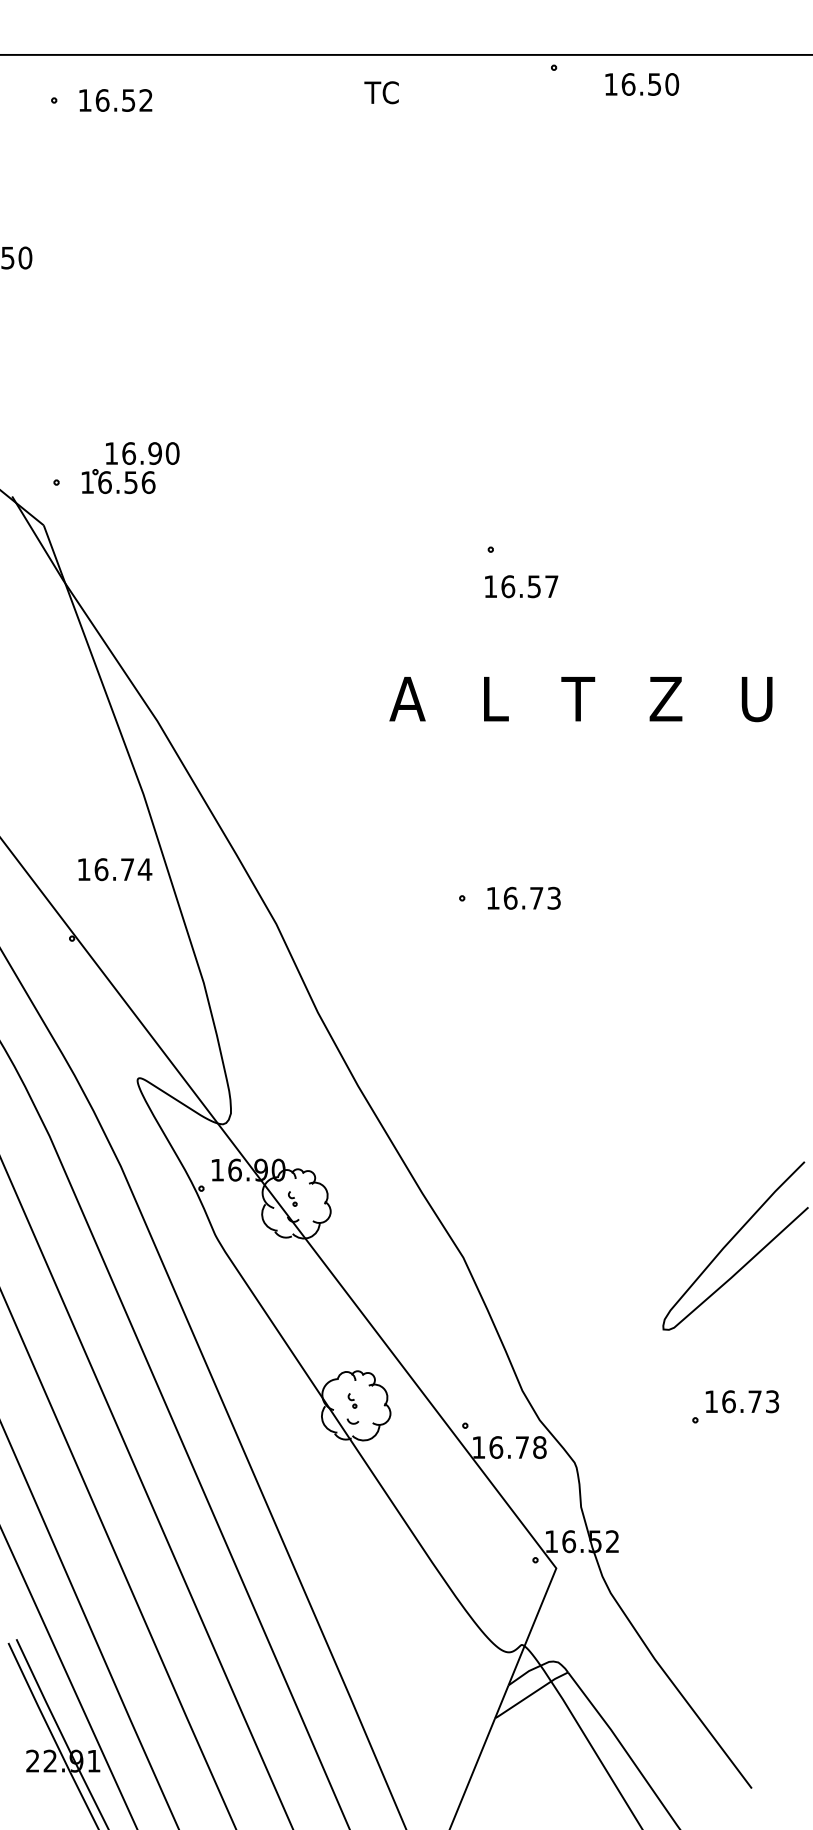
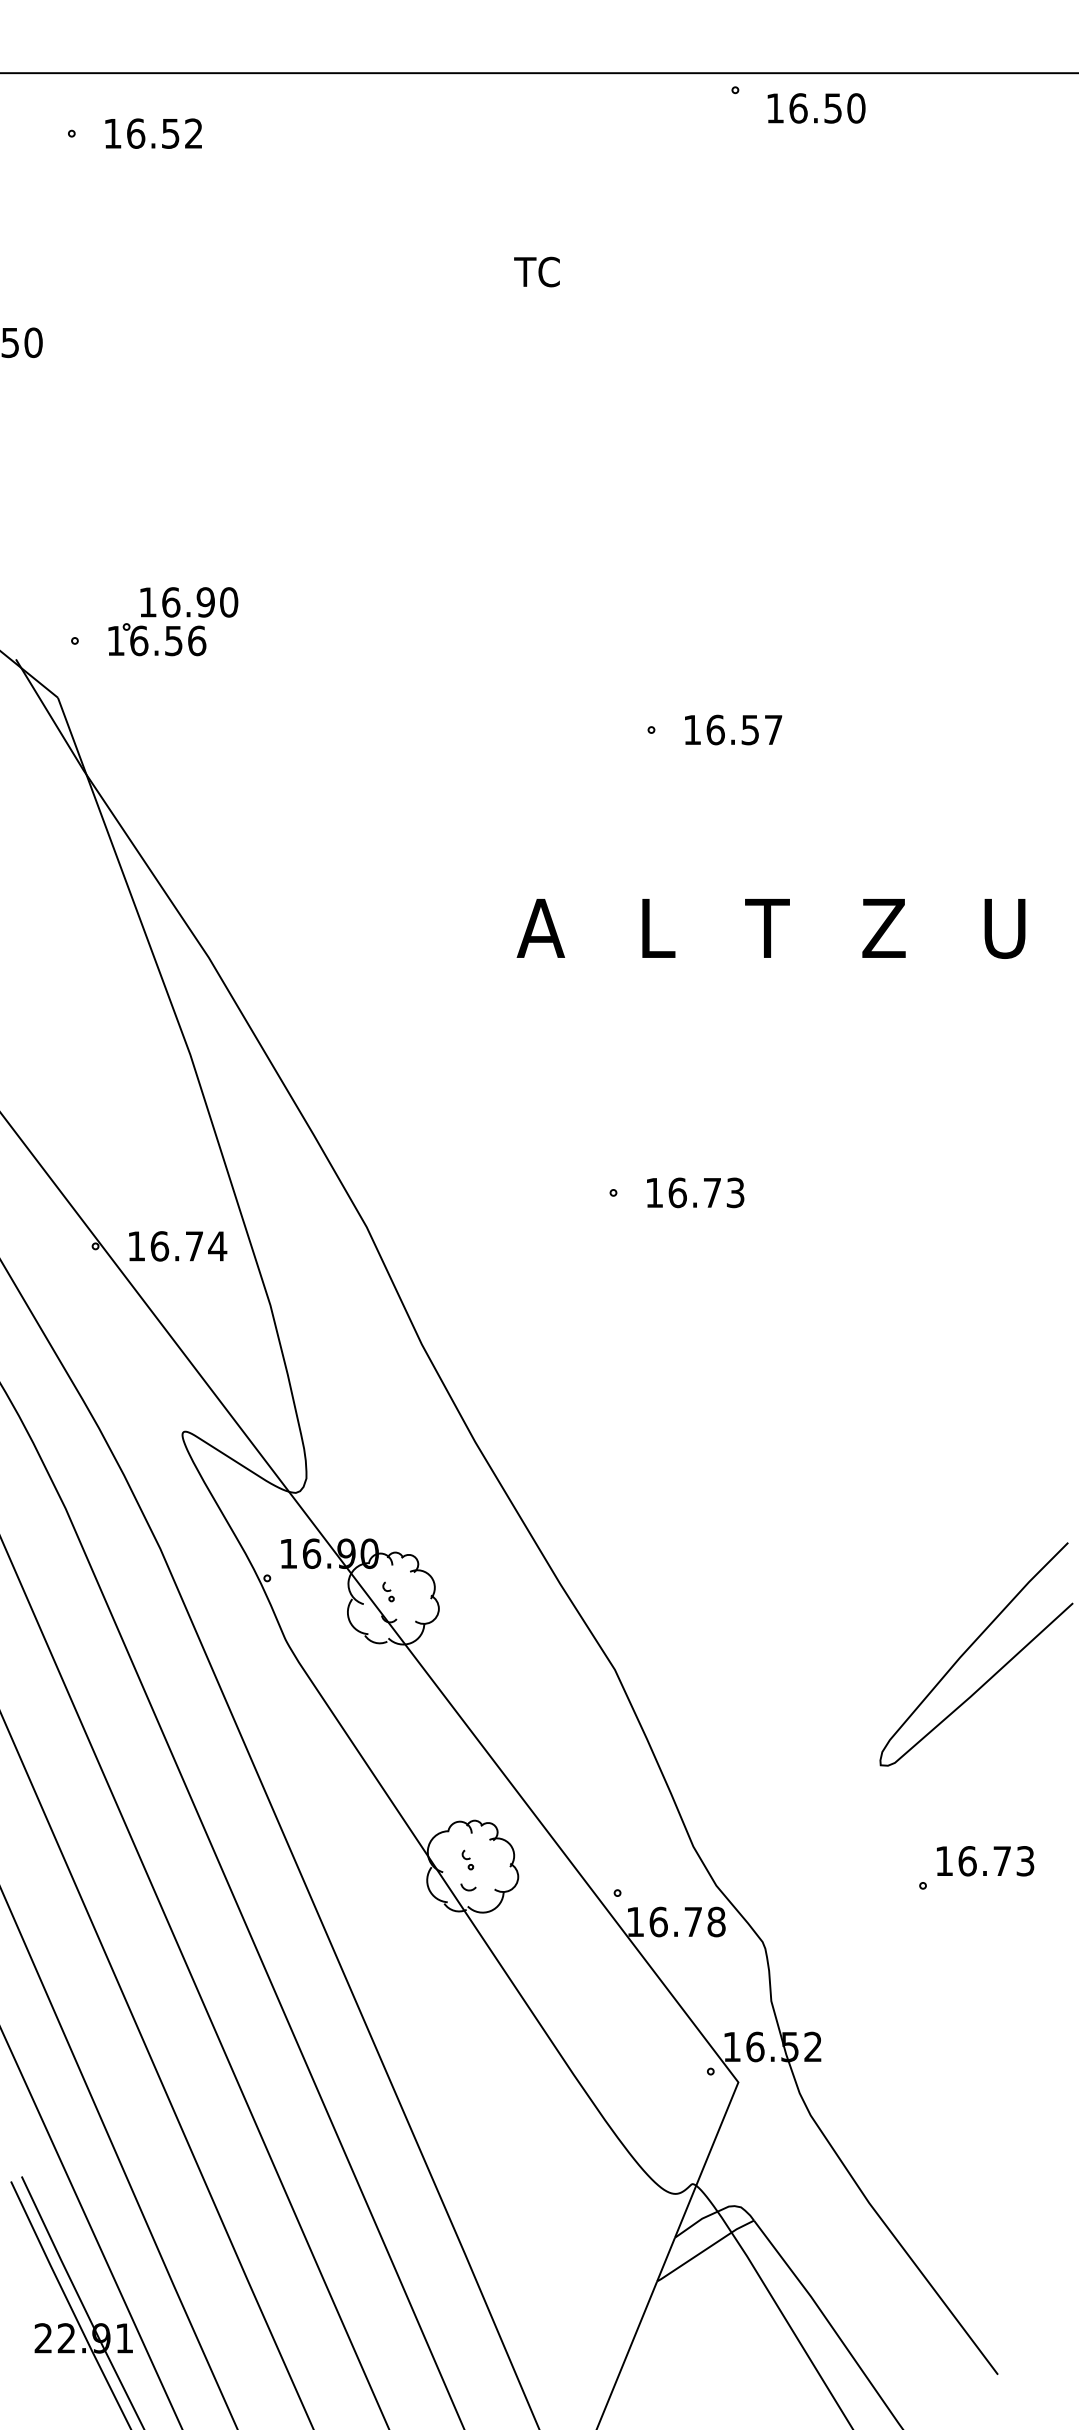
text: (642, 84) -> (816, 108), moved
text: (381, 92) -> (536, 271), moved
text: (521, 586) -> (733, 729), moved
text: (115, 869) -> (178, 1246), moved

